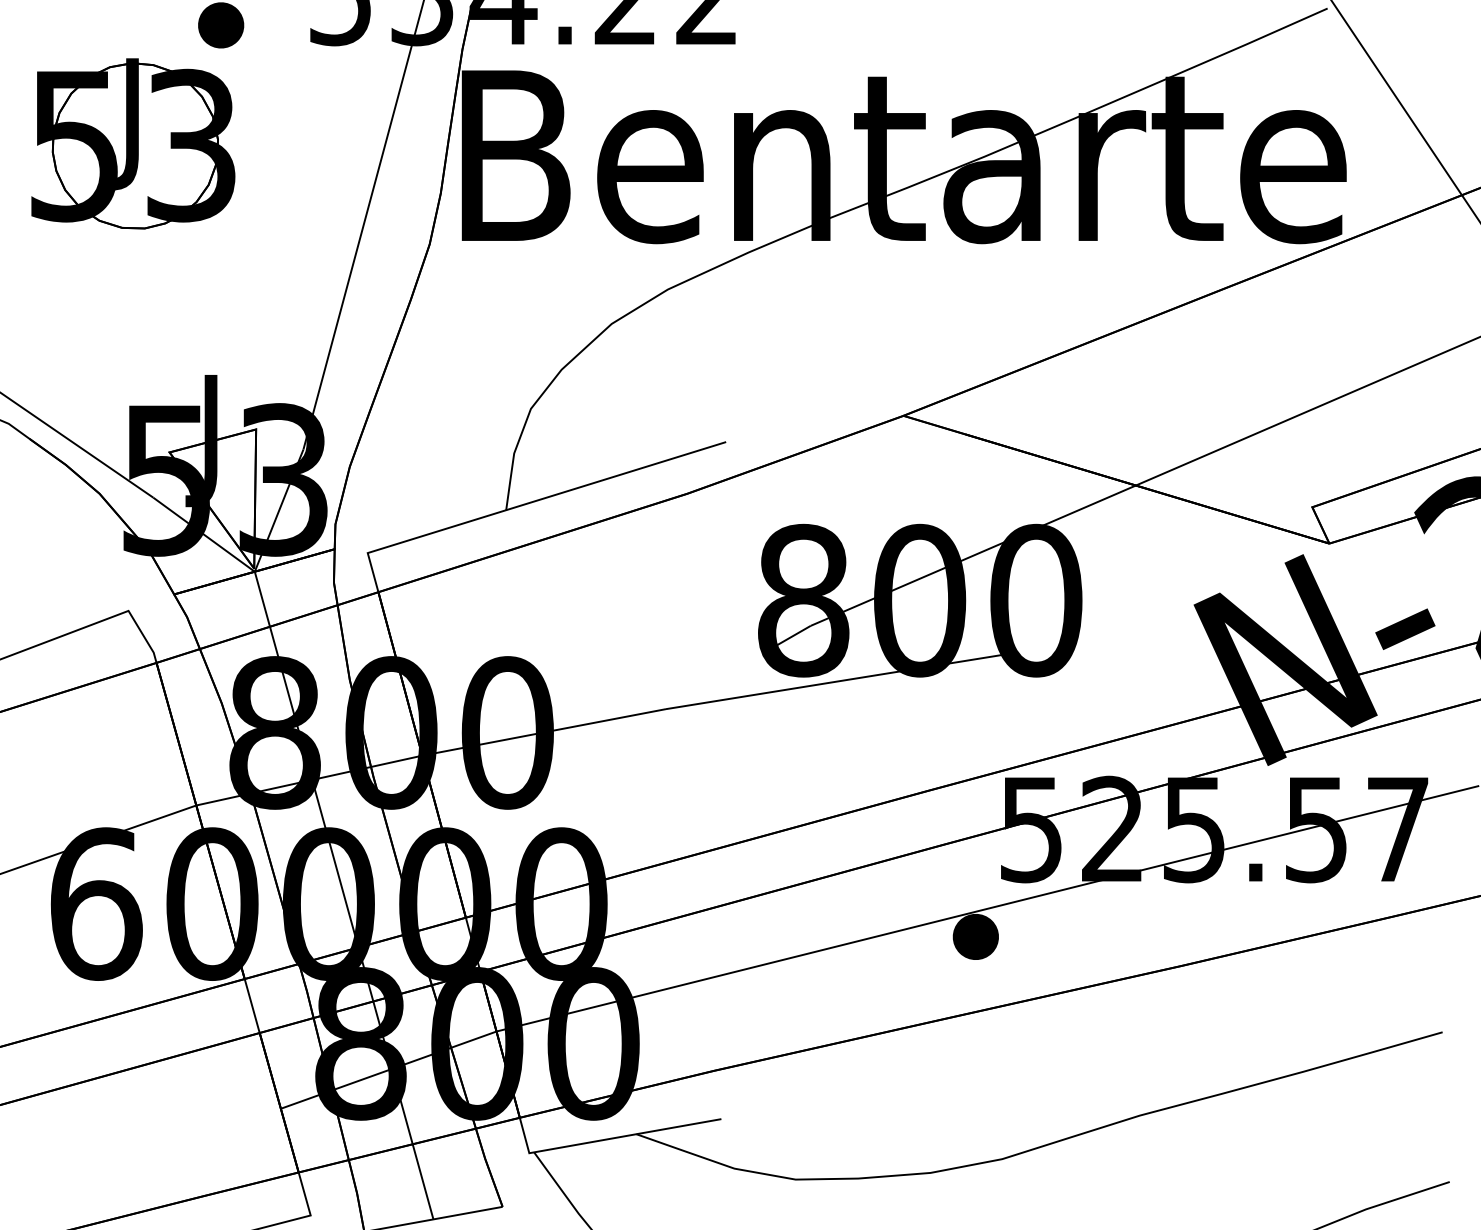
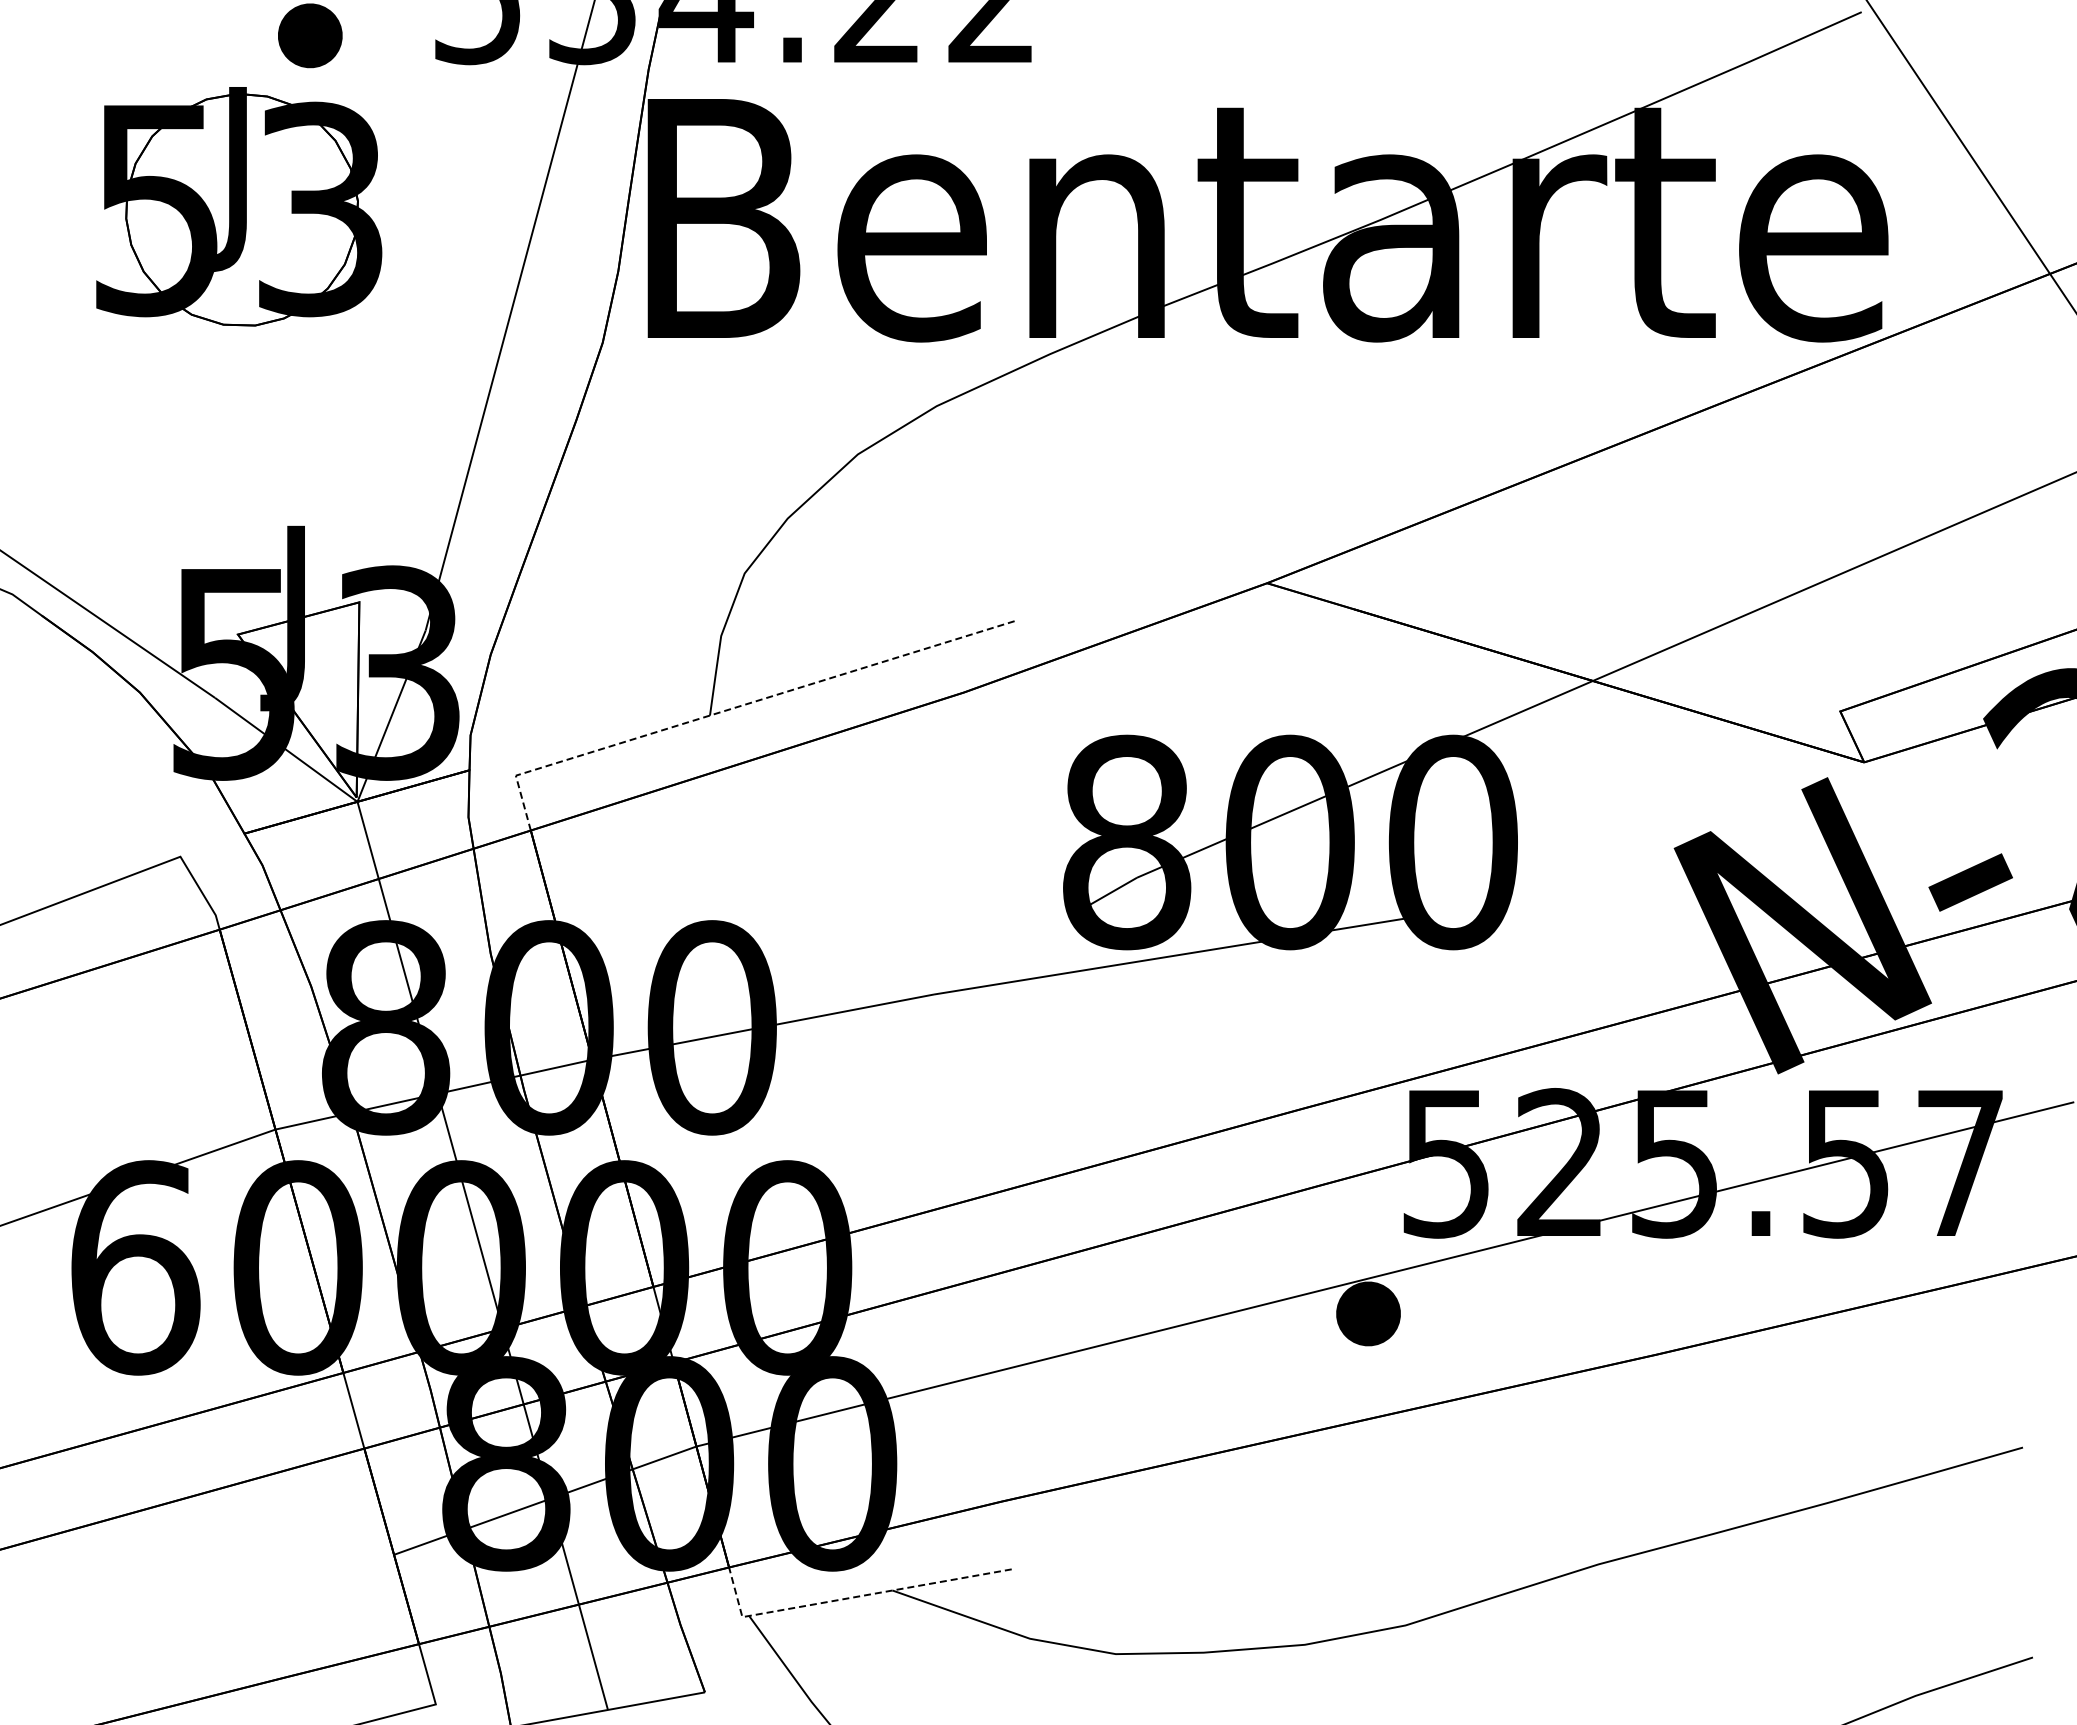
part: (133, 143) -> (239, 206), moved
line: (527, 503) -> (739, 706), solid -> dashed
line: (606, 1139) -> (850, 1597), solid -> dashed

